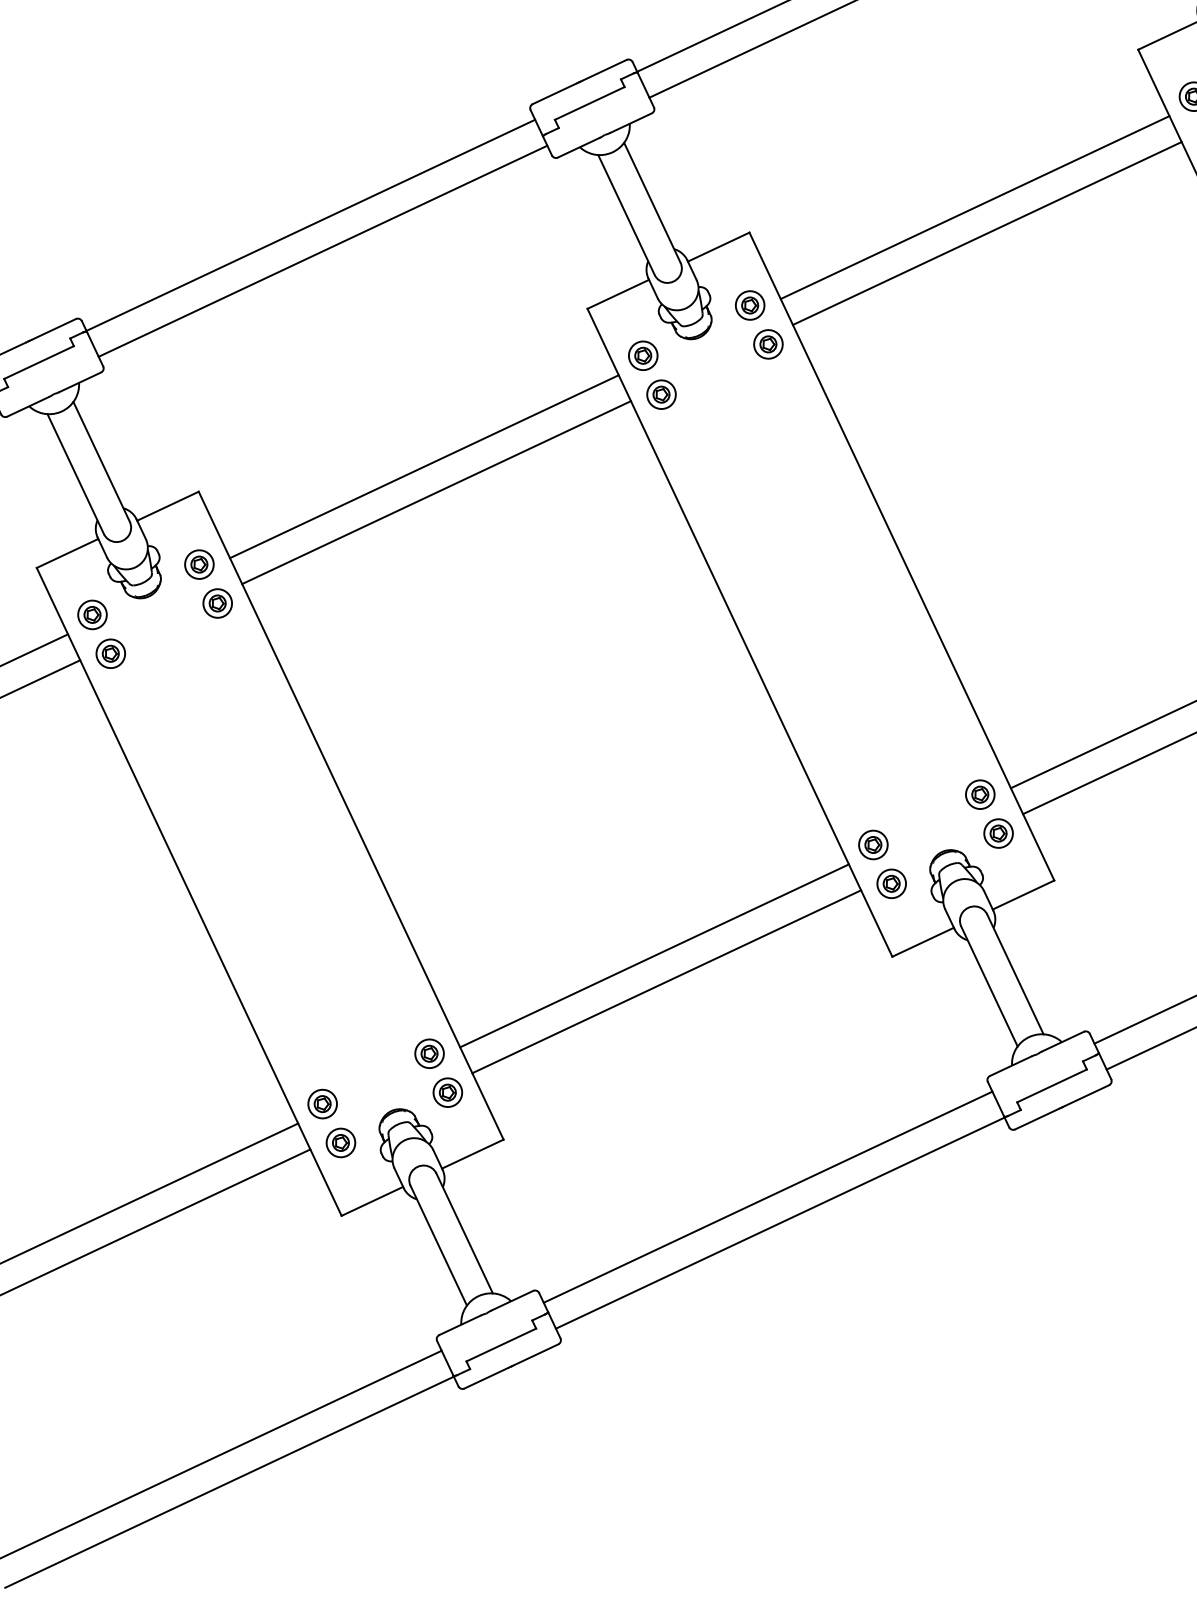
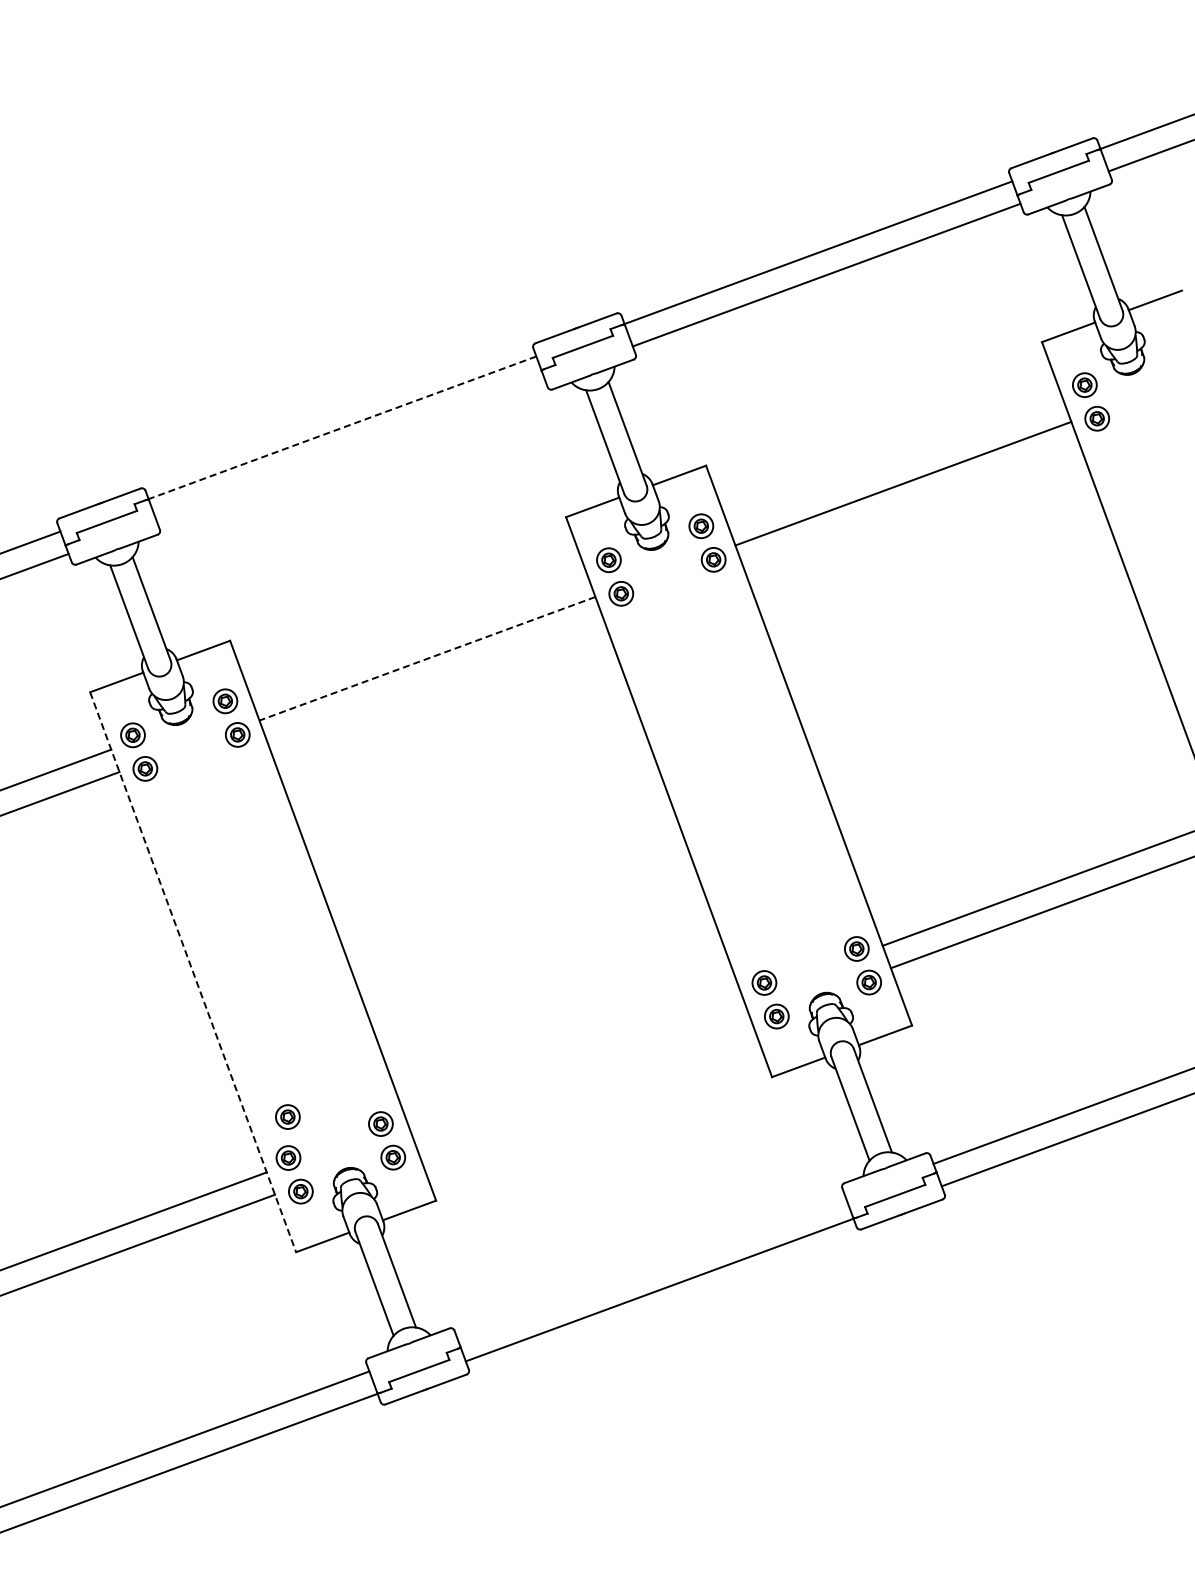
line: (975, 207) -> (895, 461), removed
line: (310, 224) -> (342, 427), solid -> dashed
line: (322, 250) -> (350, 449), removed
line: (424, 466) -> (419, 636), removed
line: (436, 492) -> (427, 658), solid -> dashed
line: (189, 892) -> (193, 972), solid -> dashed
line: (654, 955) -> (574, 1058), removed
line: (666, 981) -> (582, 1081), removed
part: (317, 1054) -> (287, 1116), added
line: (768, 1196) -> (651, 1267), removed

